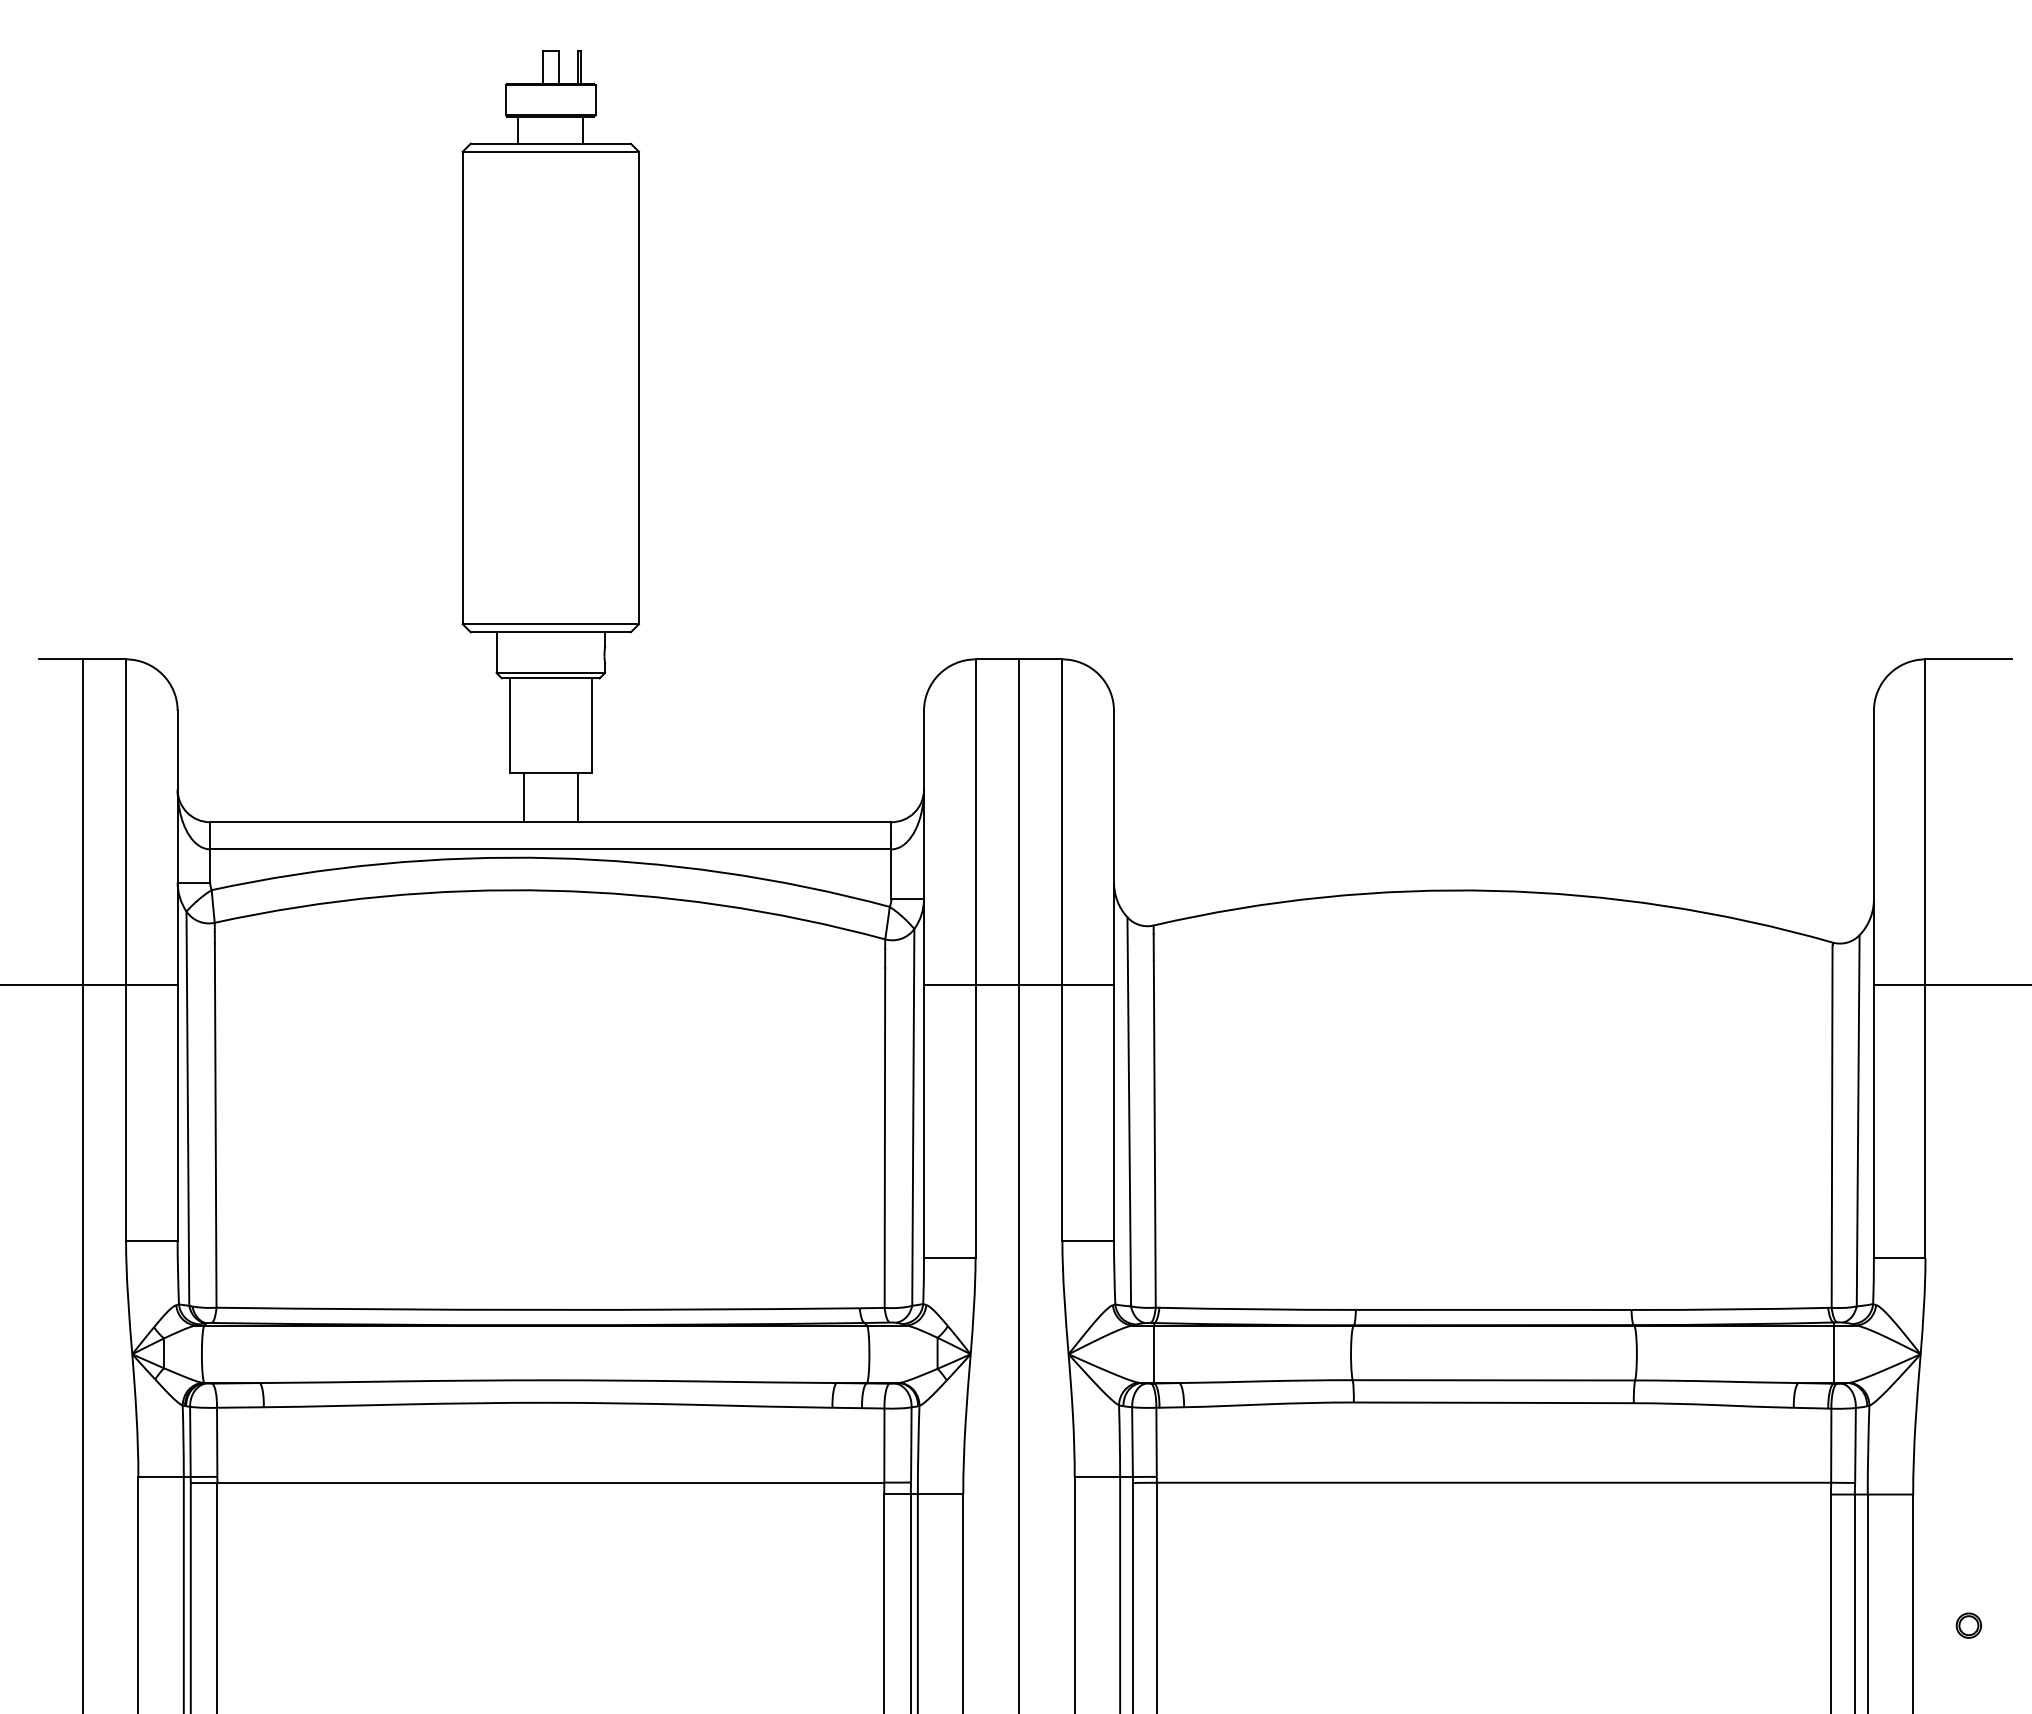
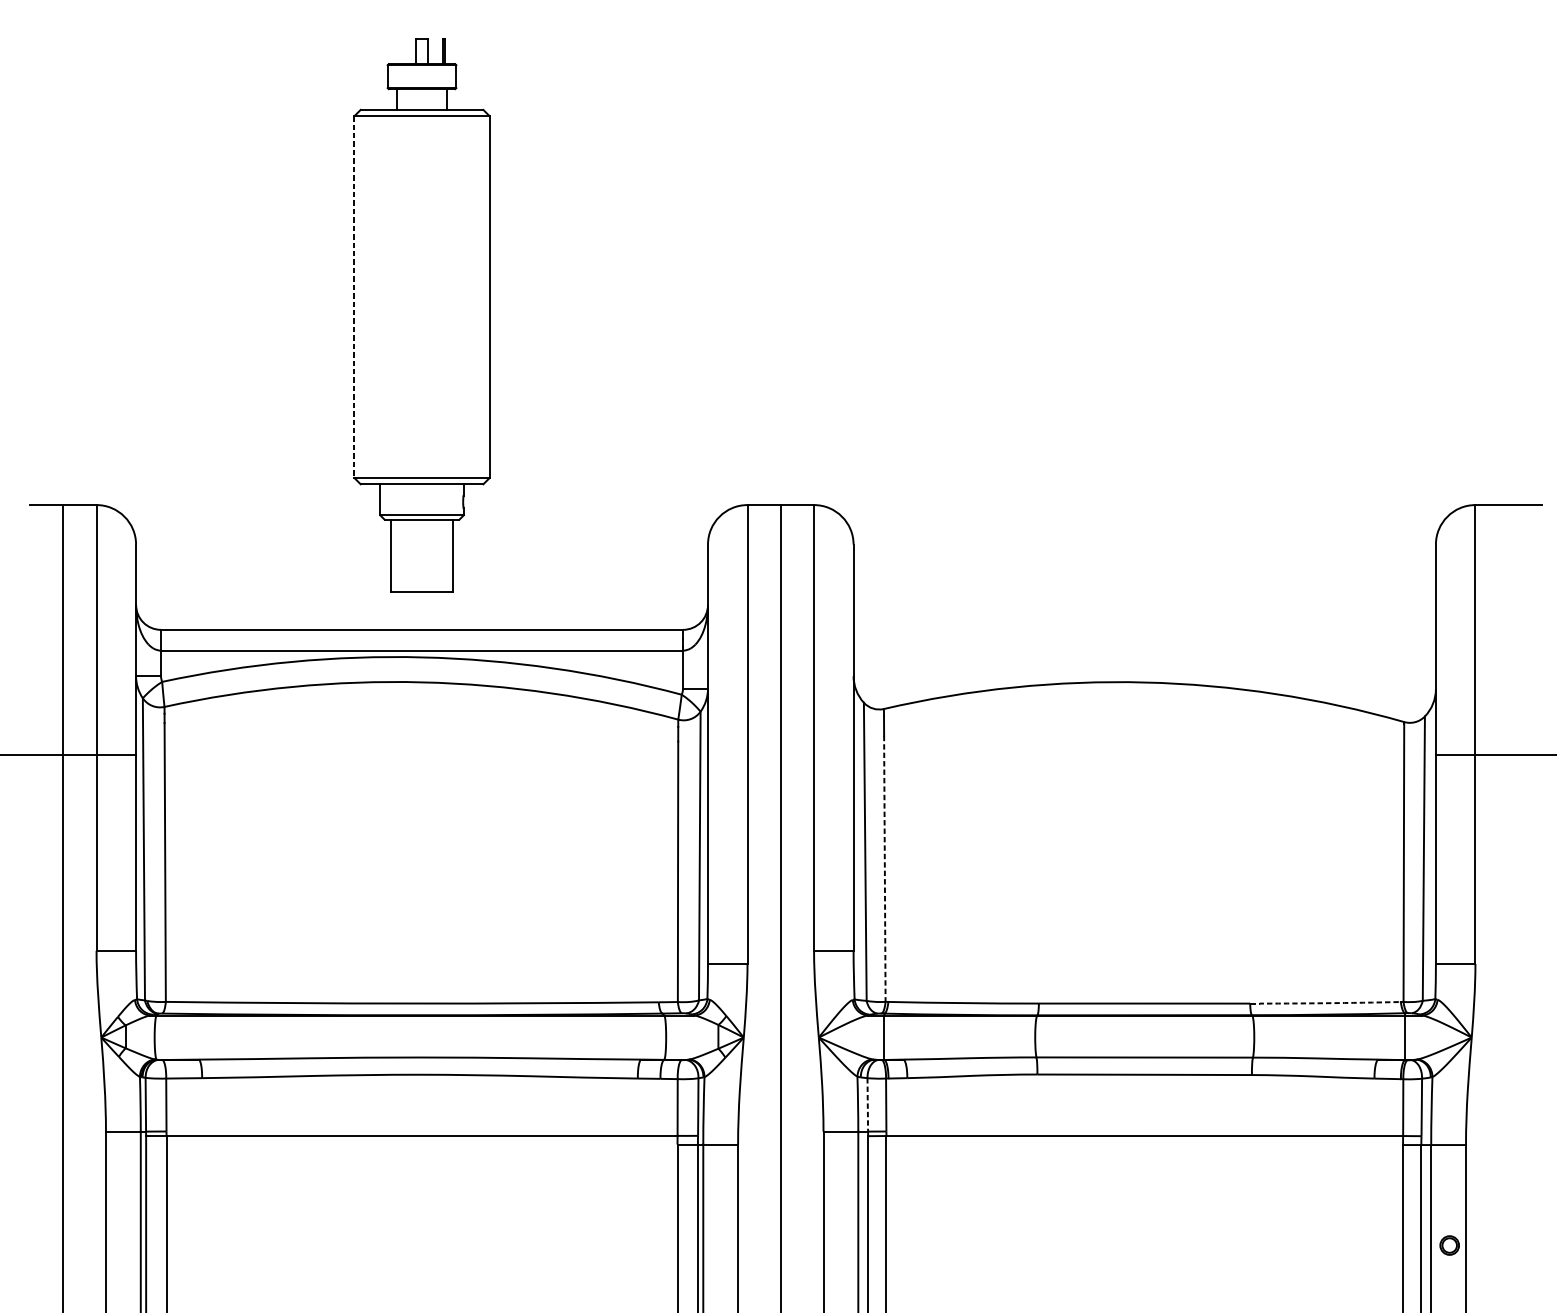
line: (462, 388) -> (354, 297), solid -> dashed
line: (523, 797) -> (401, 610), removed
line: (577, 797) -> (442, 610), removed
line: (1018, 985) -> (780, 754), removed
line: (1154, 1134) -> (884, 869), solid -> dashed
arc: (1729, 1309) -> (1325, 1003), solid -> dashed
line: (1132, 1442) -> (867, 1105), solid -> dashed
part: (1968, 1625) -> (1449, 1245), moved

